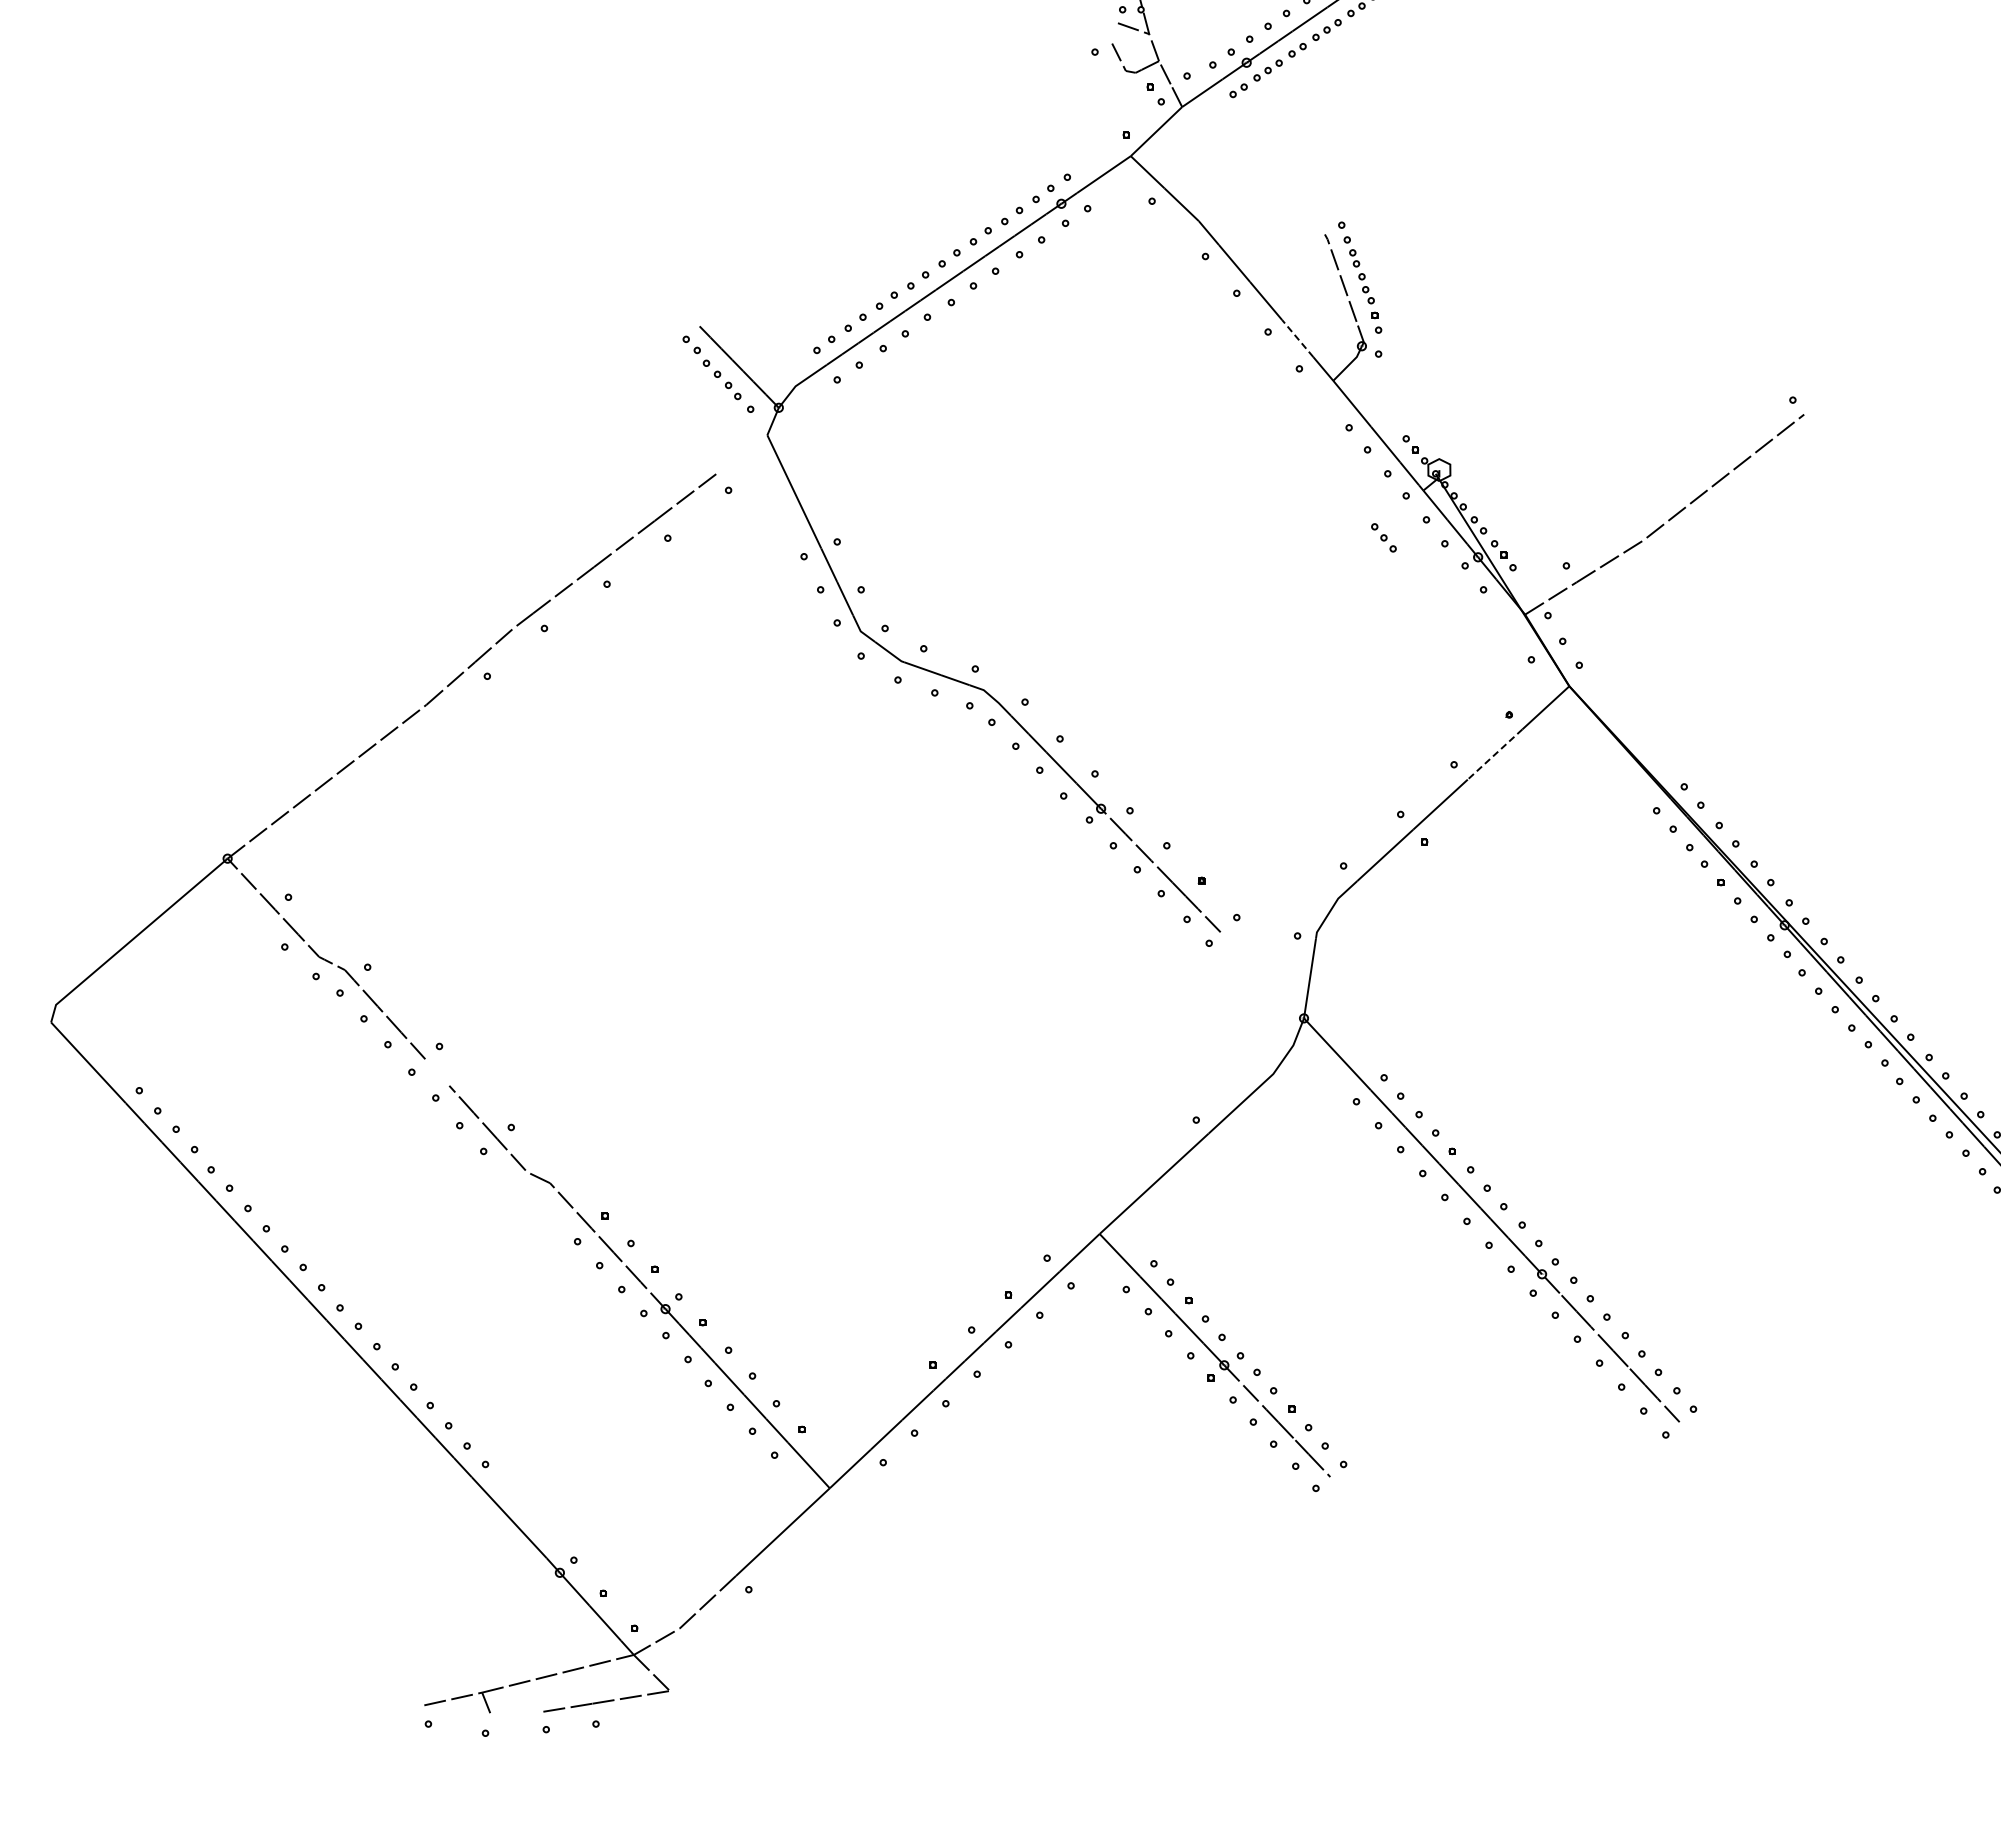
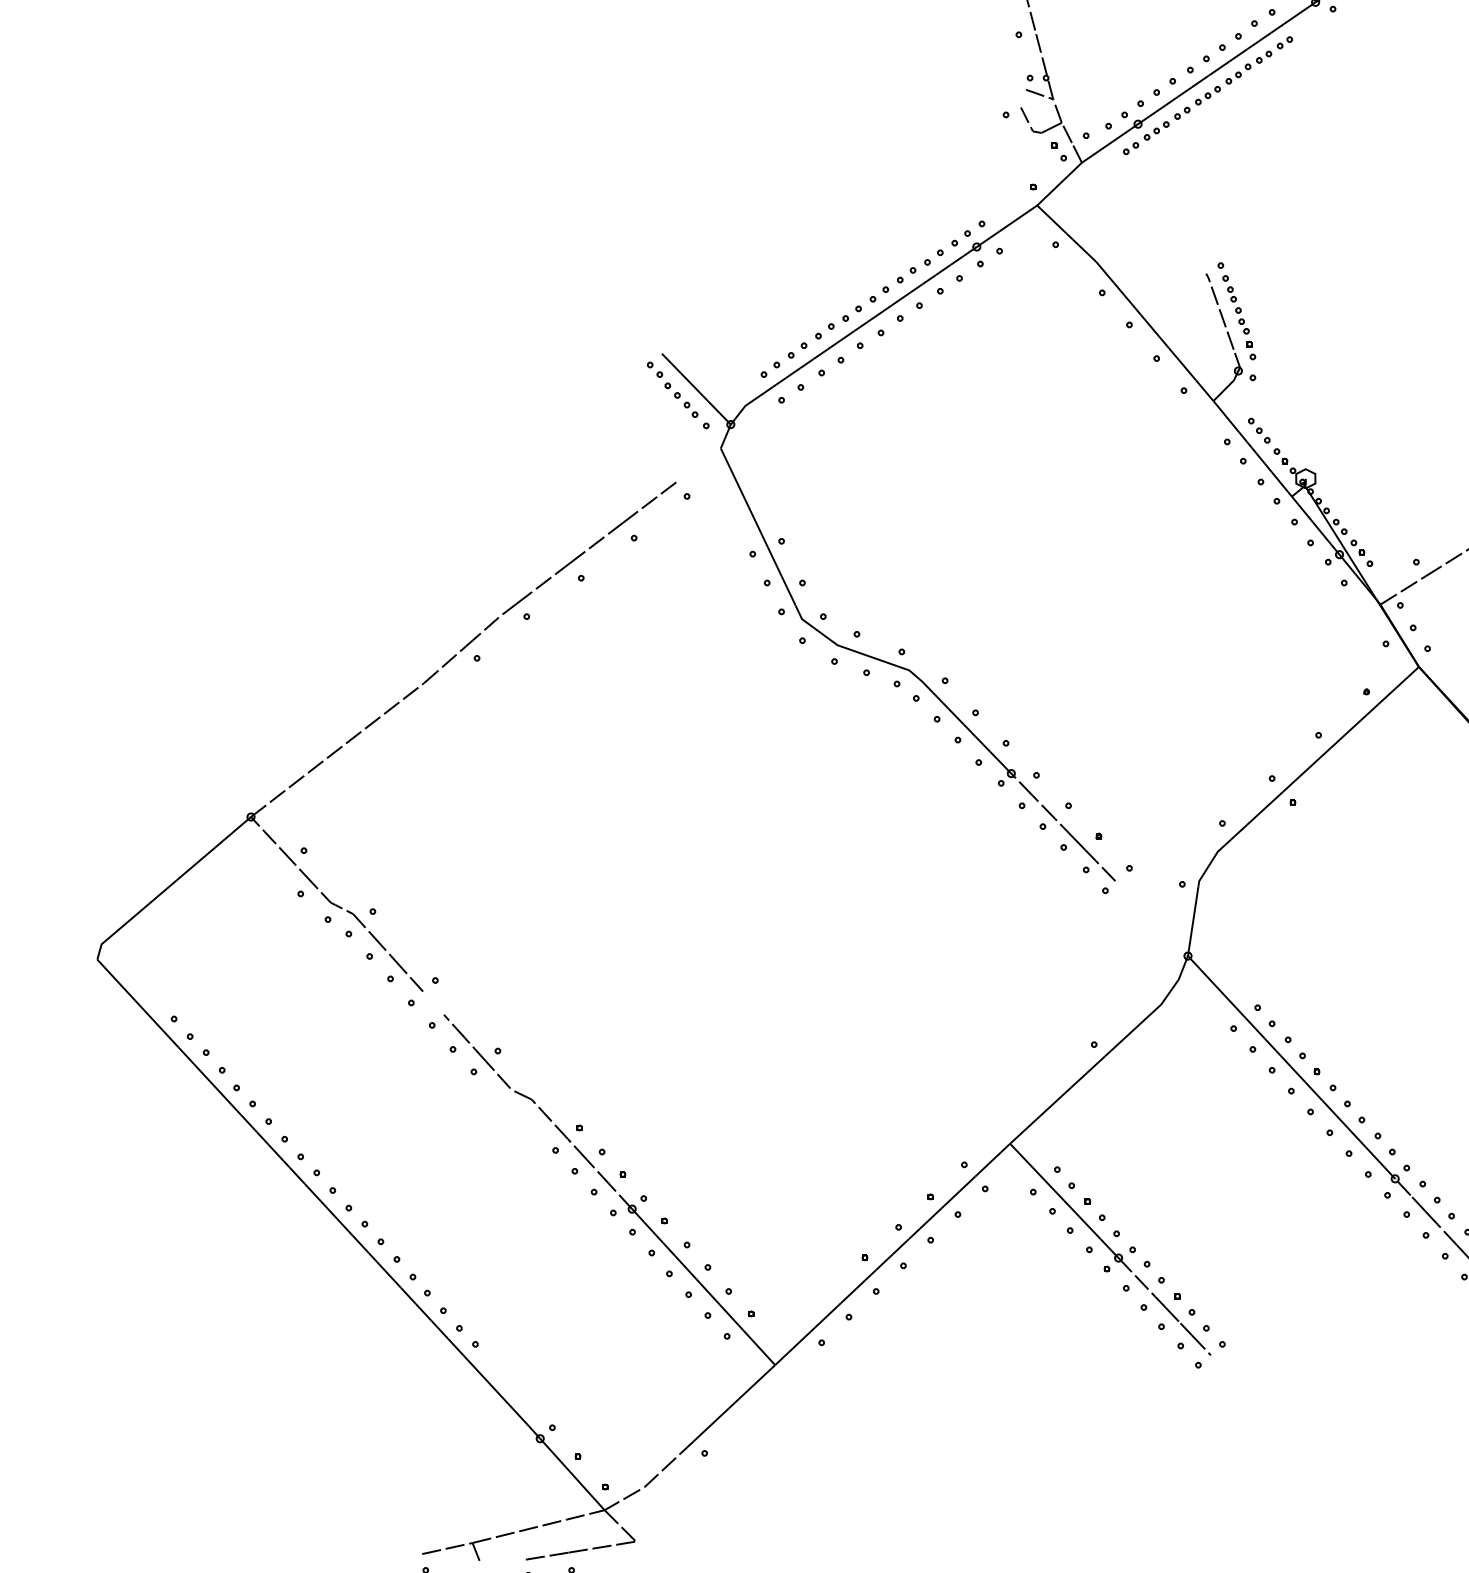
line: (1297, 338) -> (1182, 364), dashed -> solid
part: (1383, 537) -> (1258, 430), moved
line: (1494, 754) -> (1353, 726), dashed -> solid

